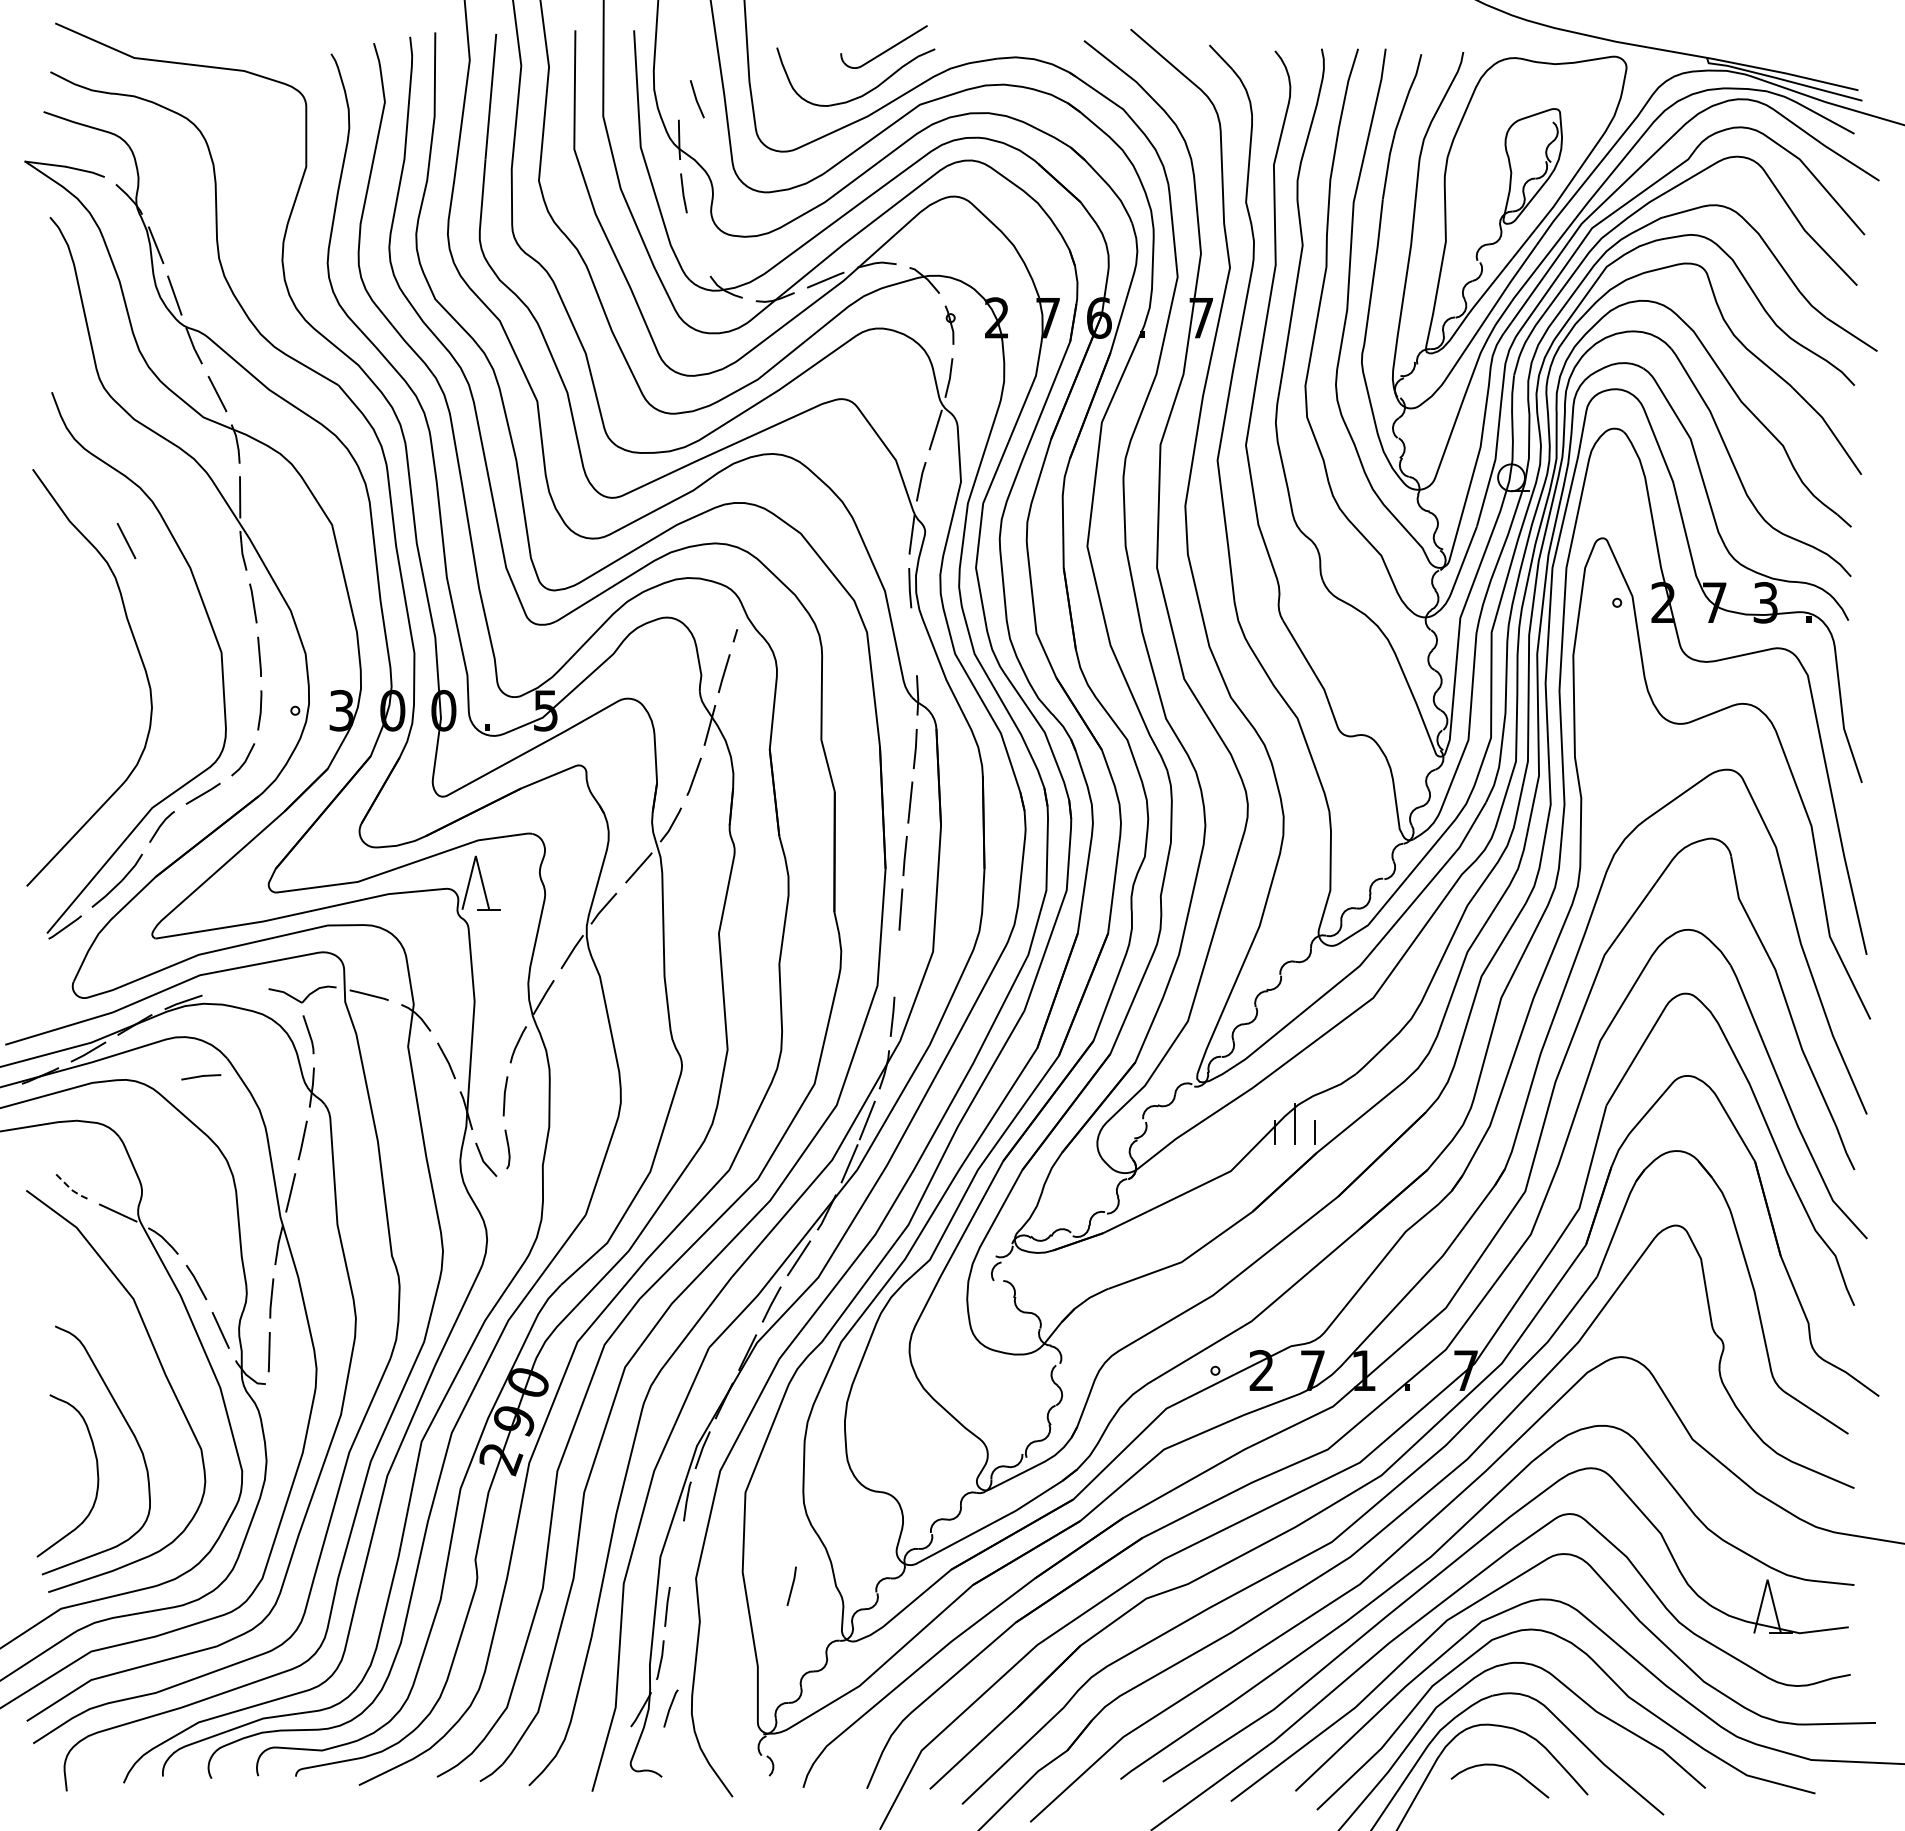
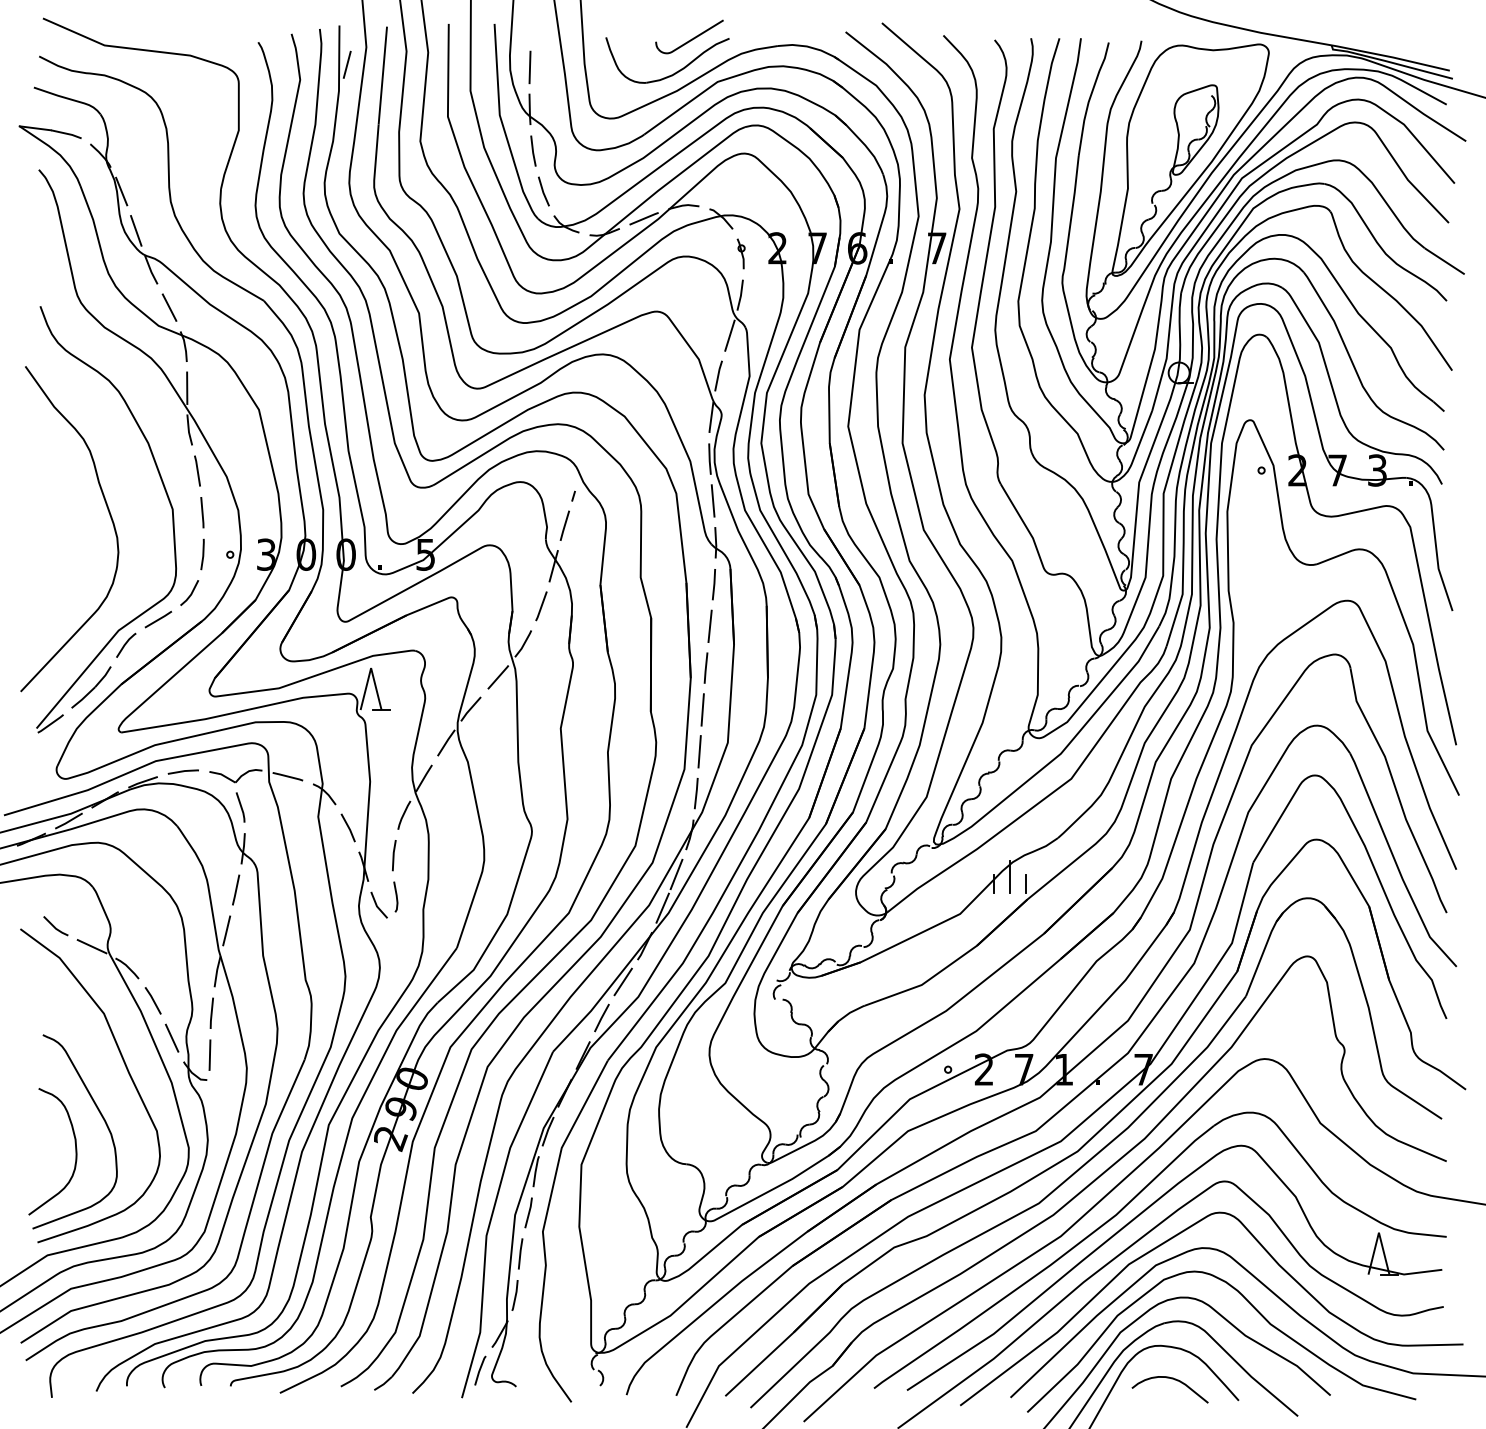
line: (444, 82) -> (346, 64), added
line: (679, 86) -> (530, 67), added
line: (696, 99) -> (543, 191), moved
line: (126, 541) -> (98, 422), removed
line: (913, 641) -> (712, 500), added
line: (896, 963) -> (699, 751), added
line: (201, 1077) -> (183, 772), moved
line: (71, 1189) -> (55, 928), dashed -> solid
line: (791, 1585) -> (528, 1212), moved
line: (670, 1708) -> (480, 1370), moved

